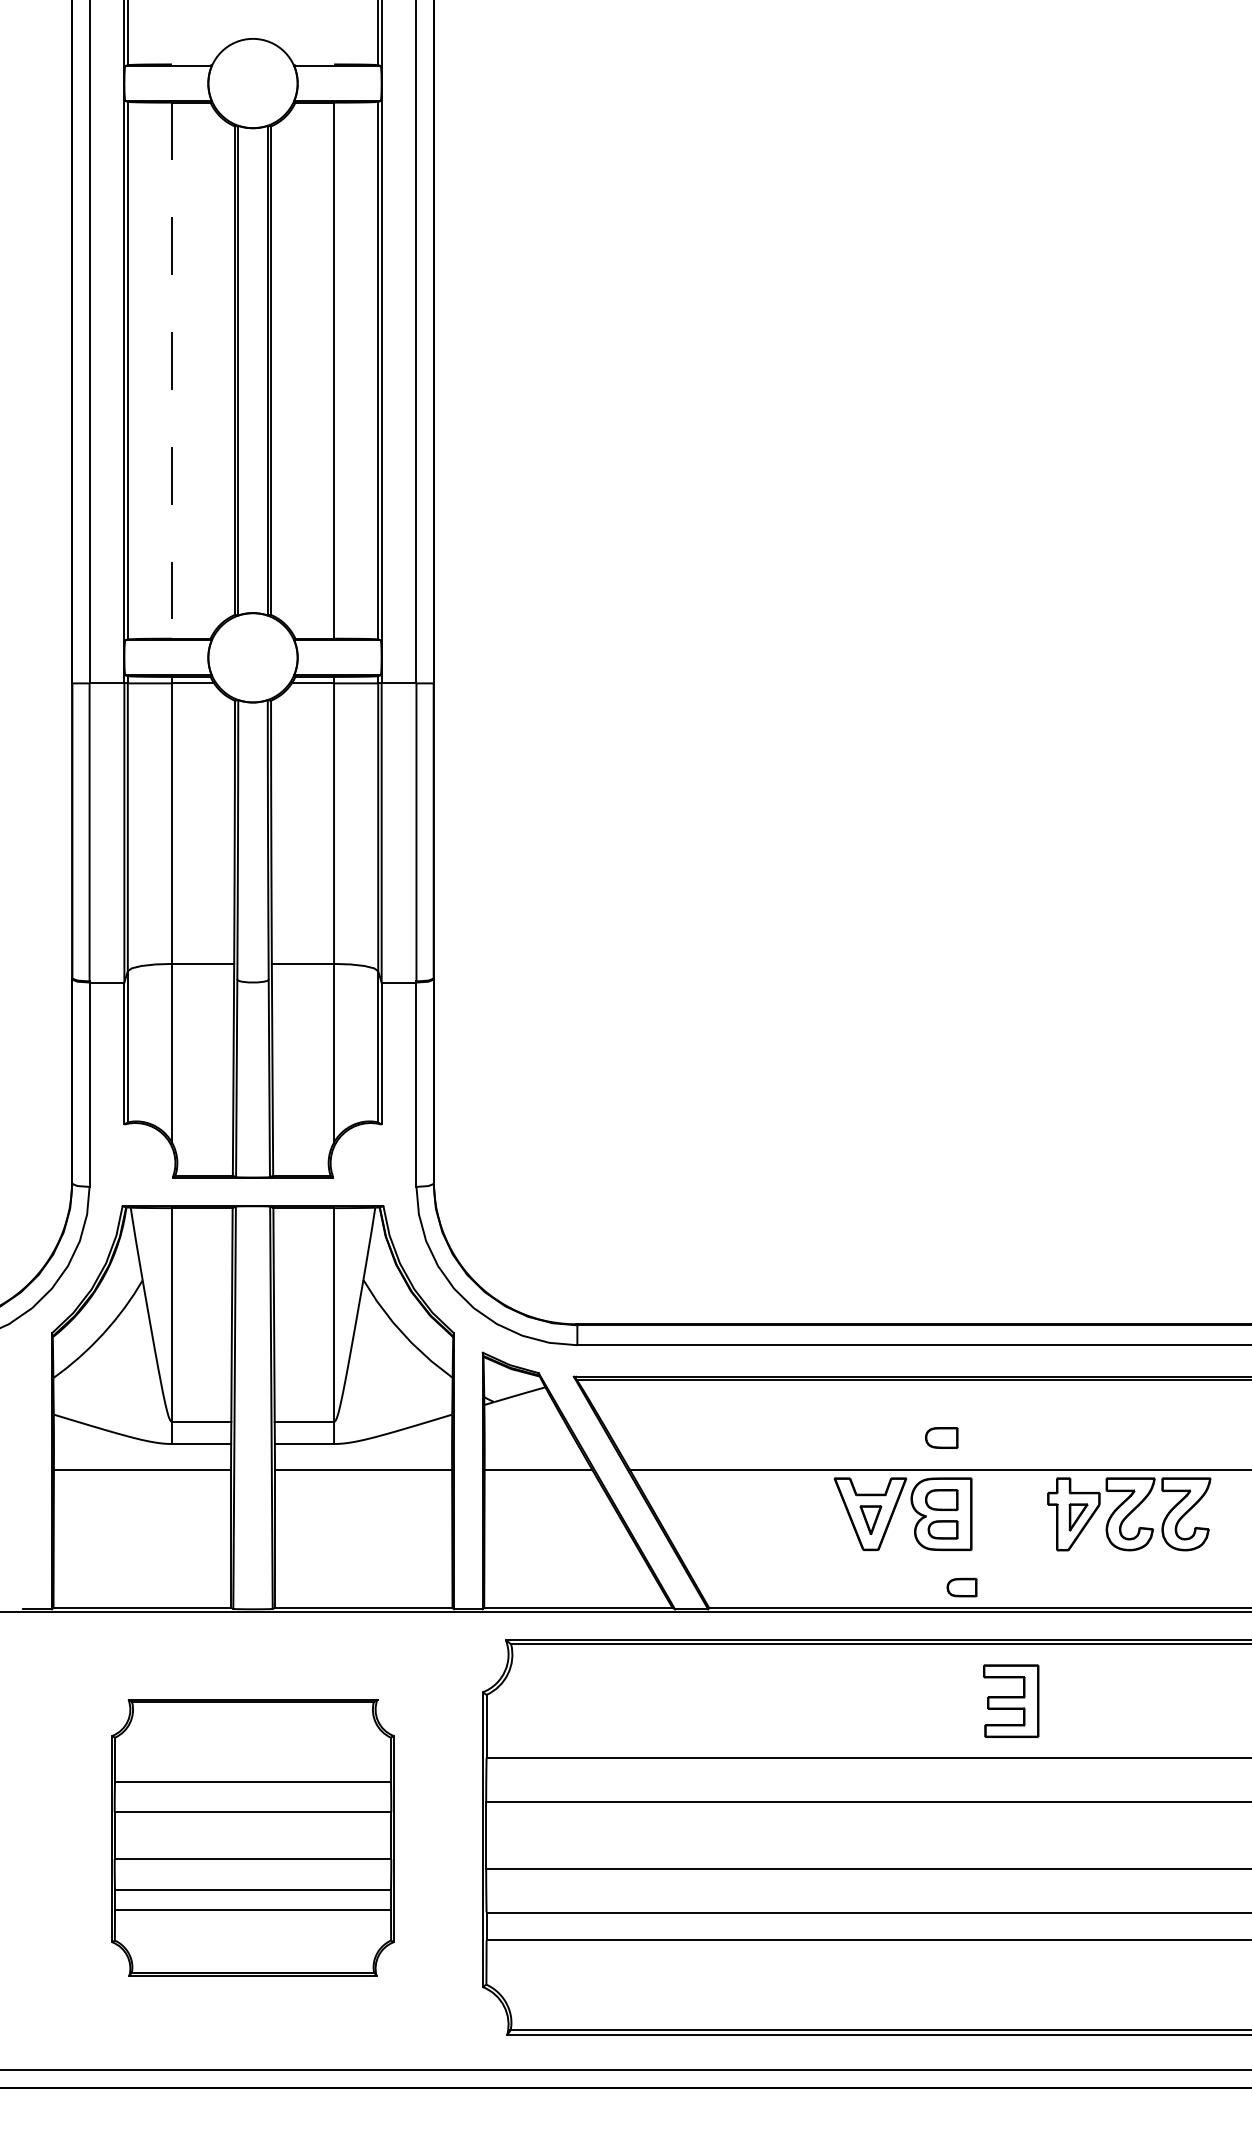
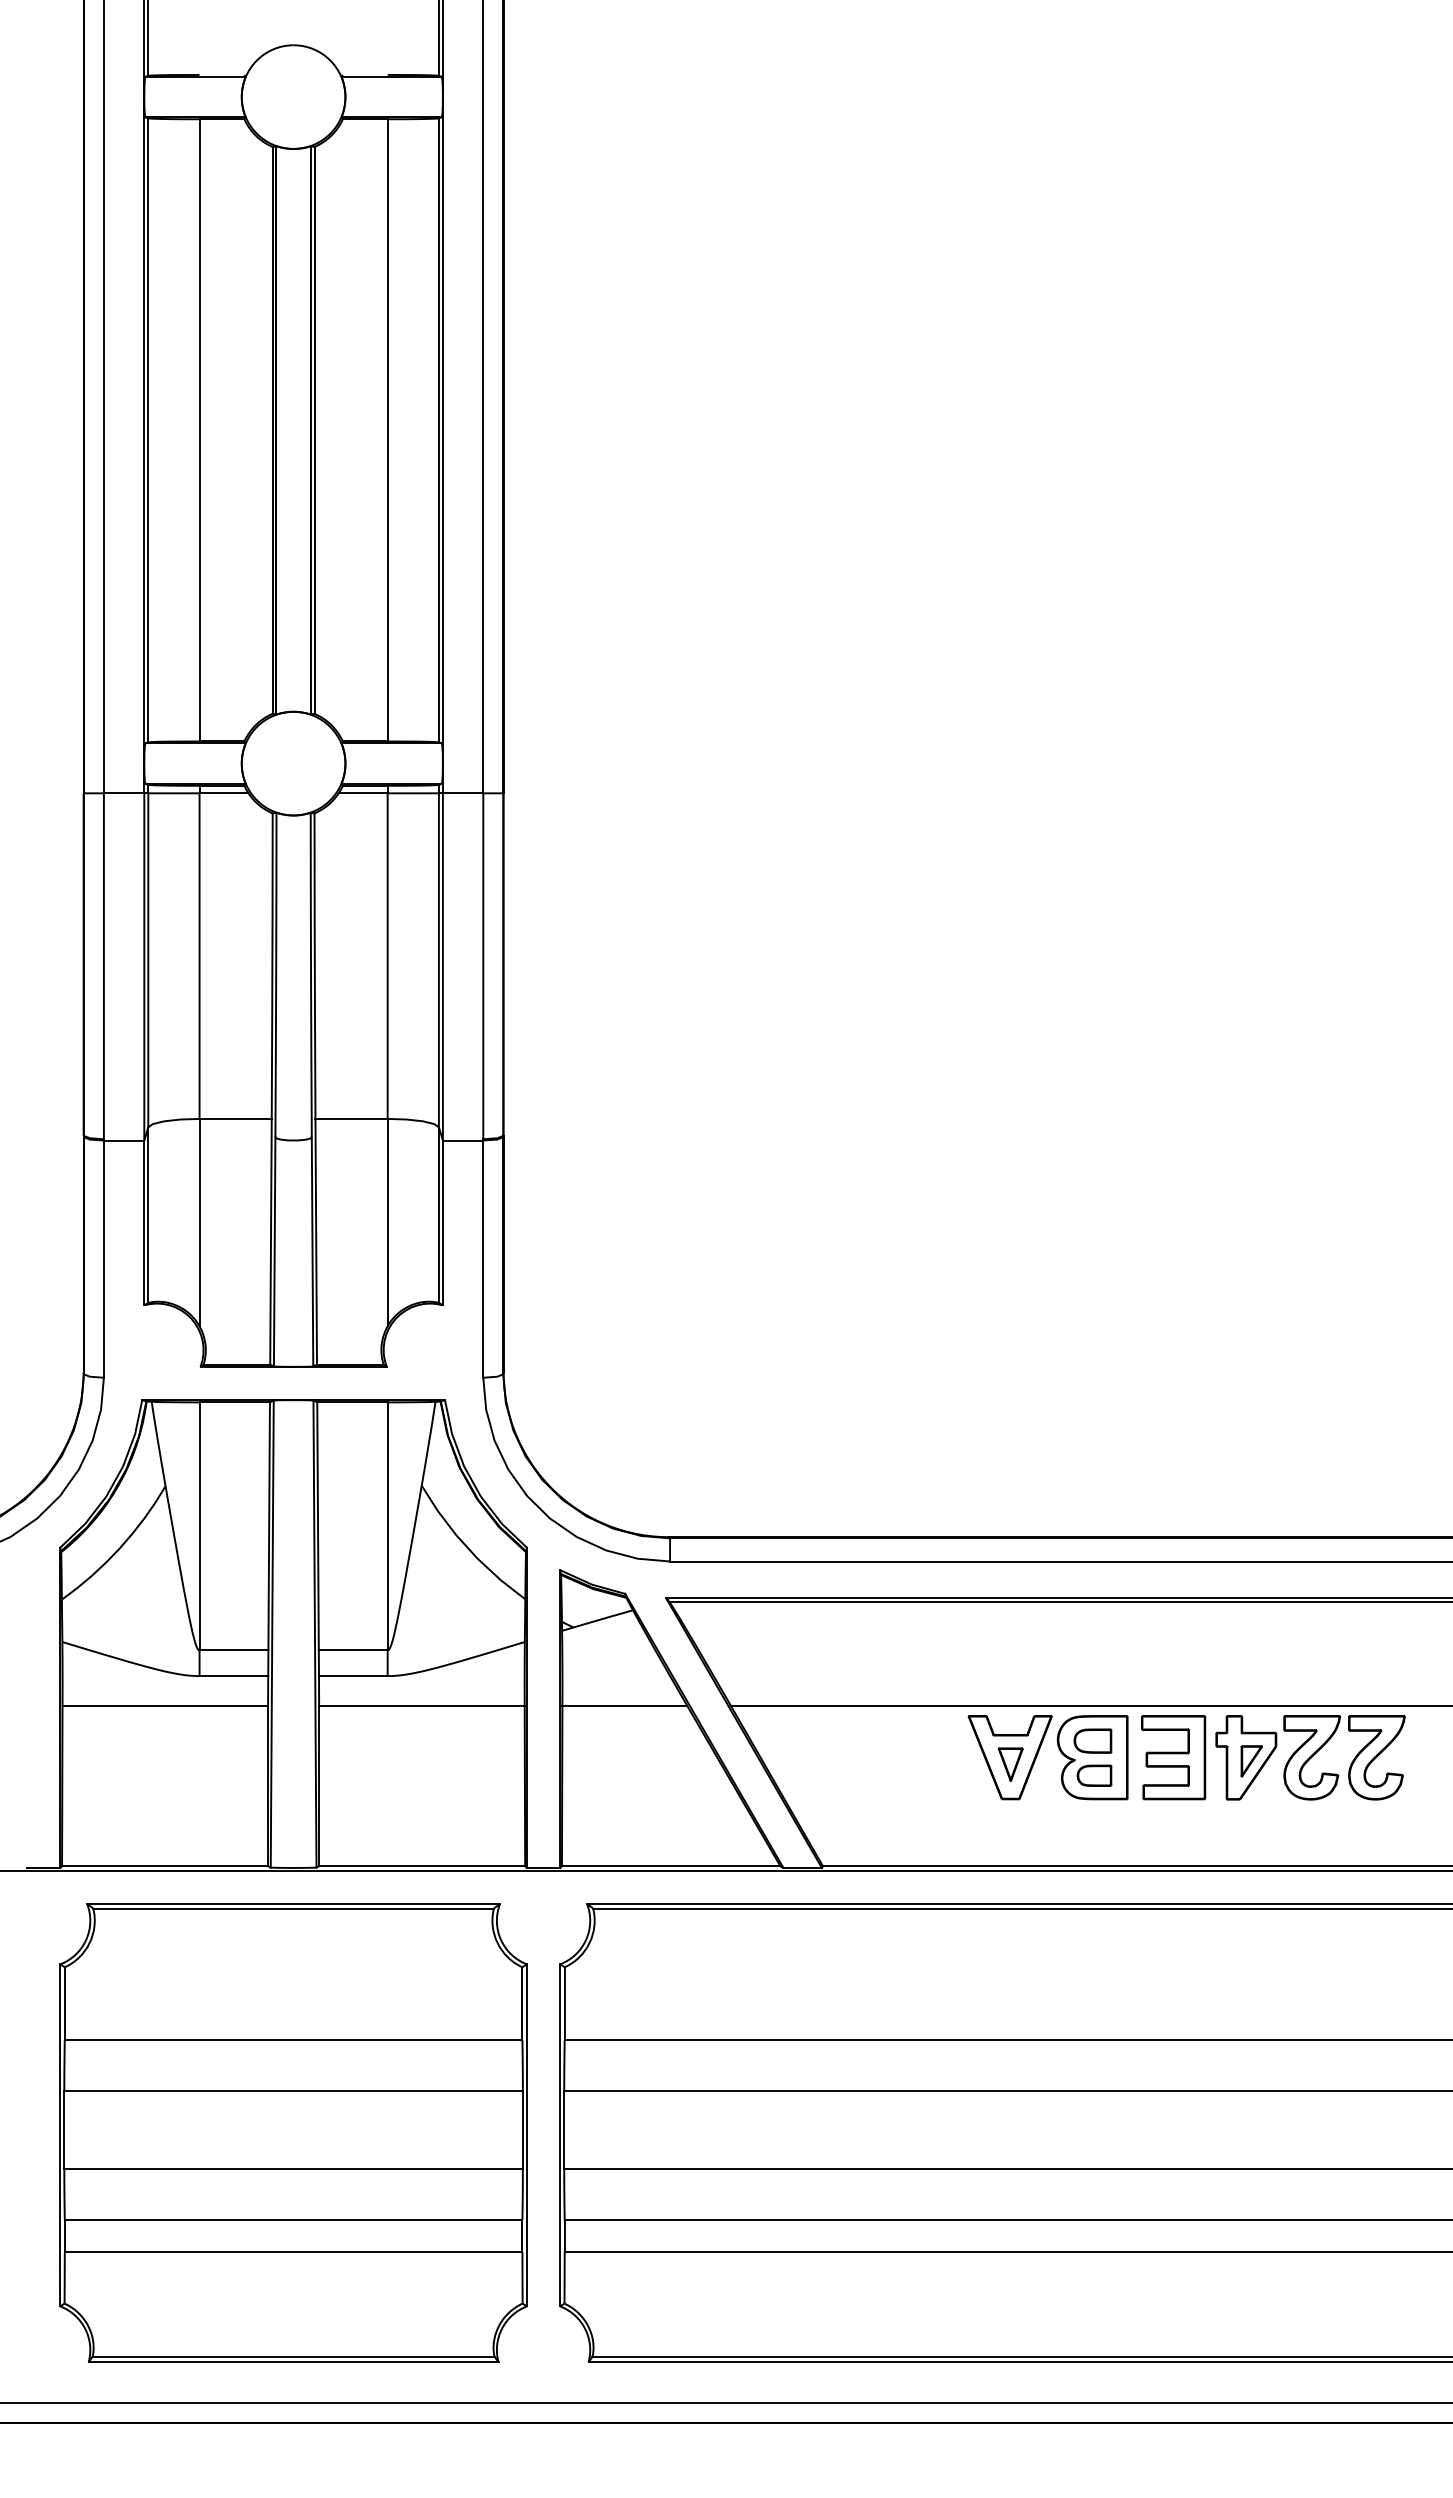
line: (171, 370) -> (199, 430), dashed -> solid
part: (941, 1437) -> (1092, 1668), removed
part: (962, 1587) -> (1116, 1842), removed
part: (1011, 1701) -> (1173, 1757), moved
part: (252, 1837) -> (293, 2132), size x1.43

